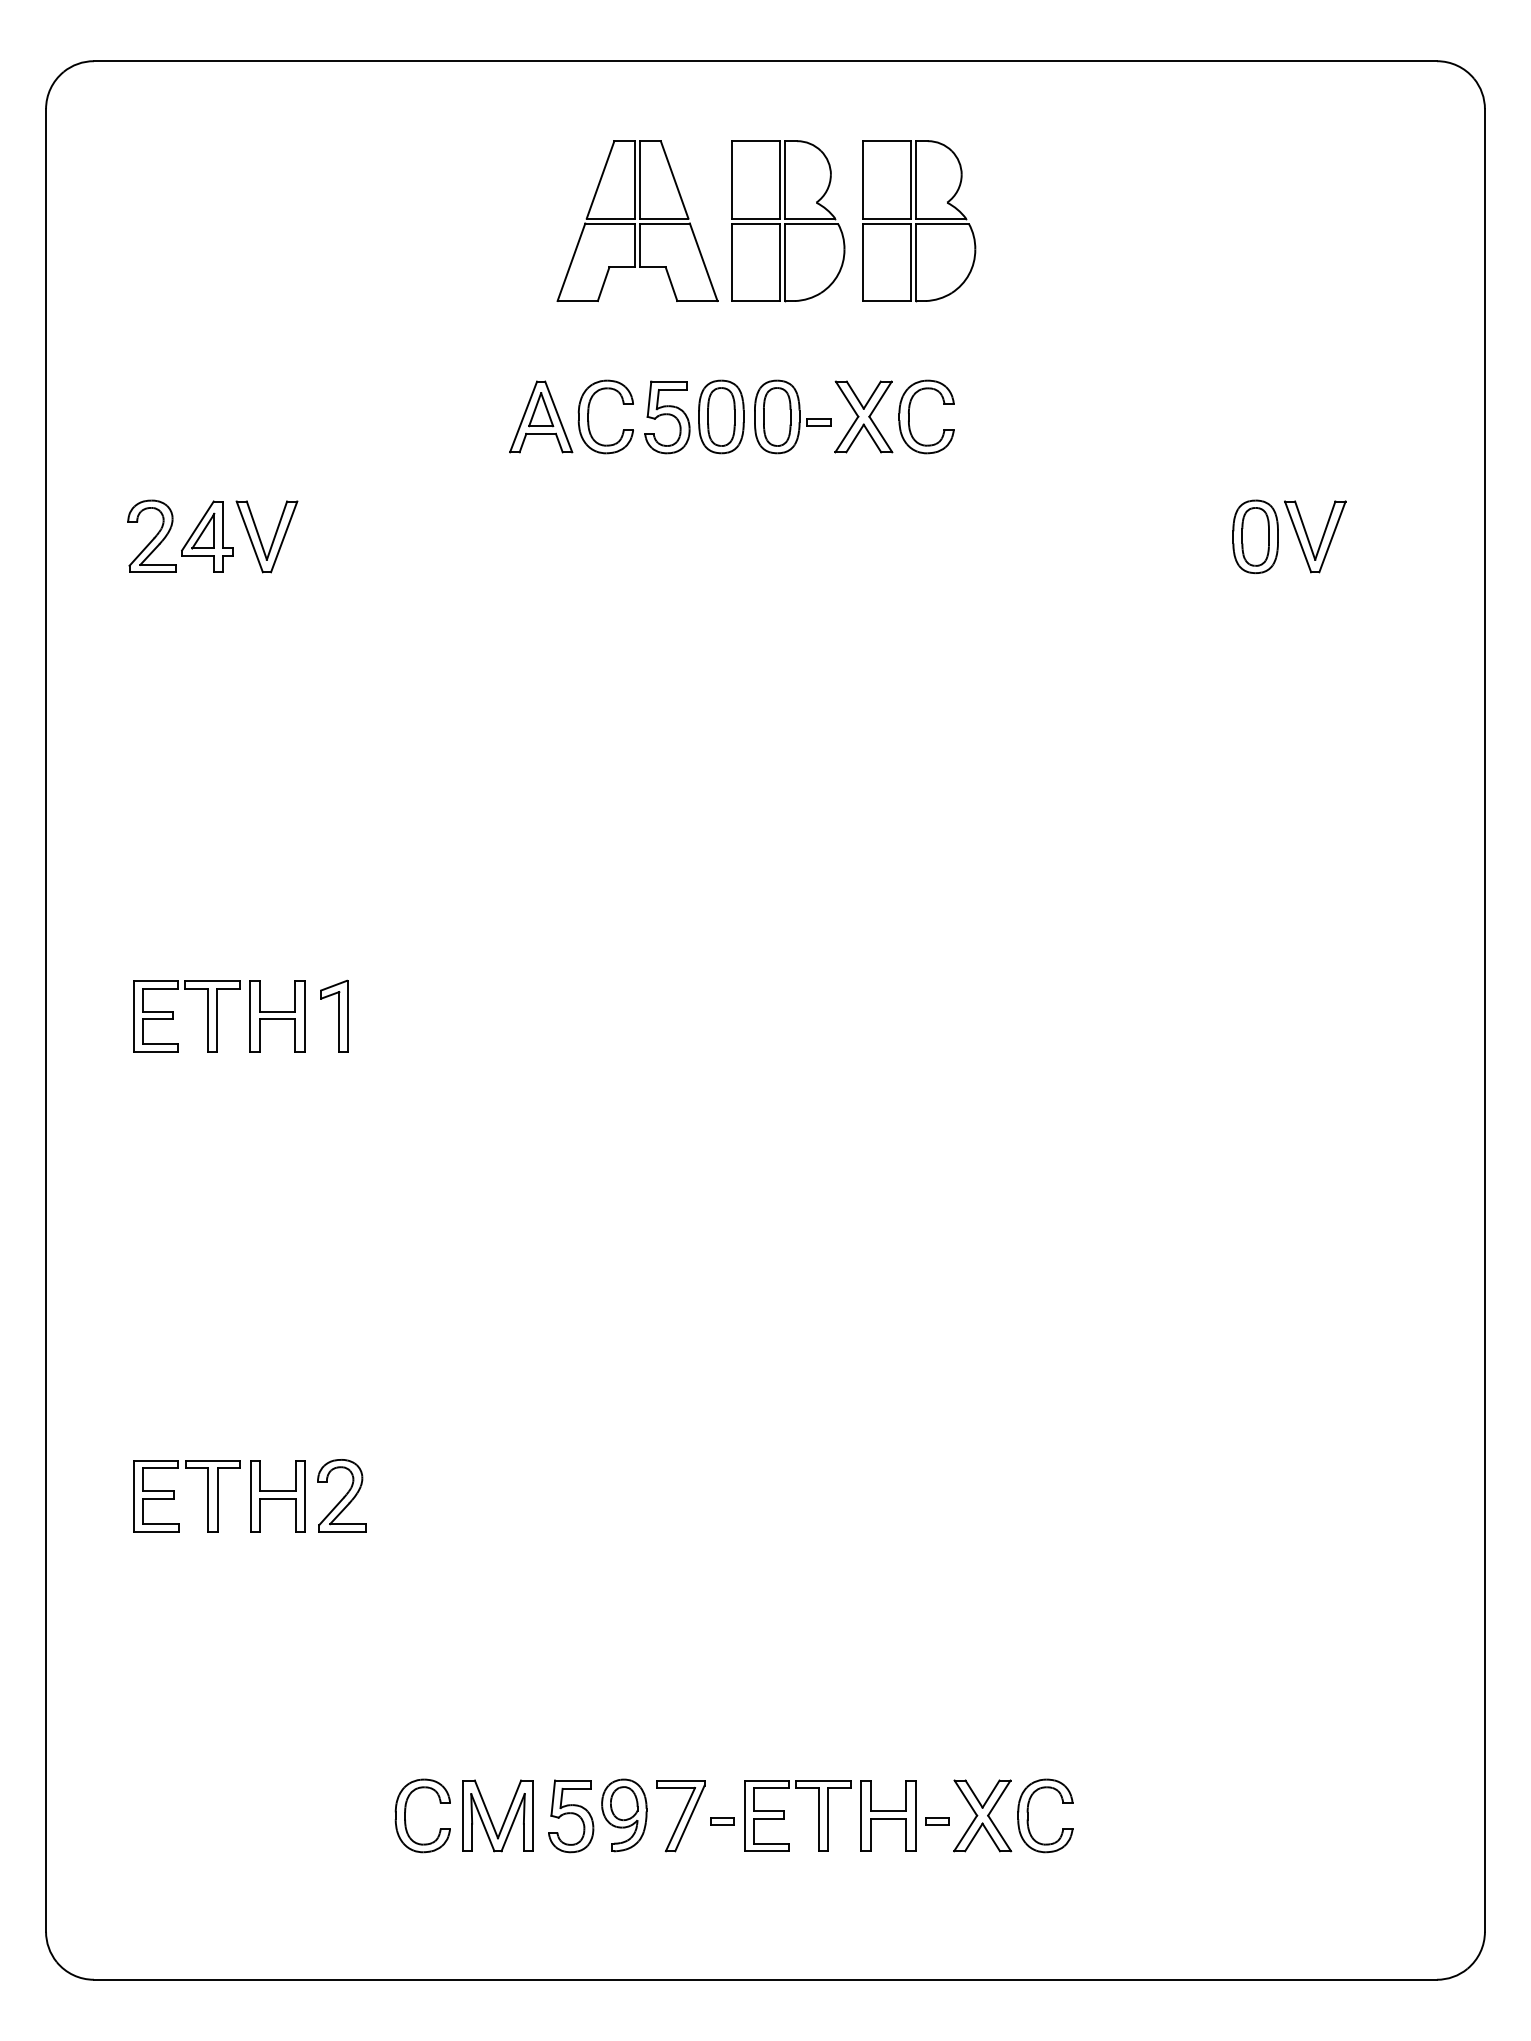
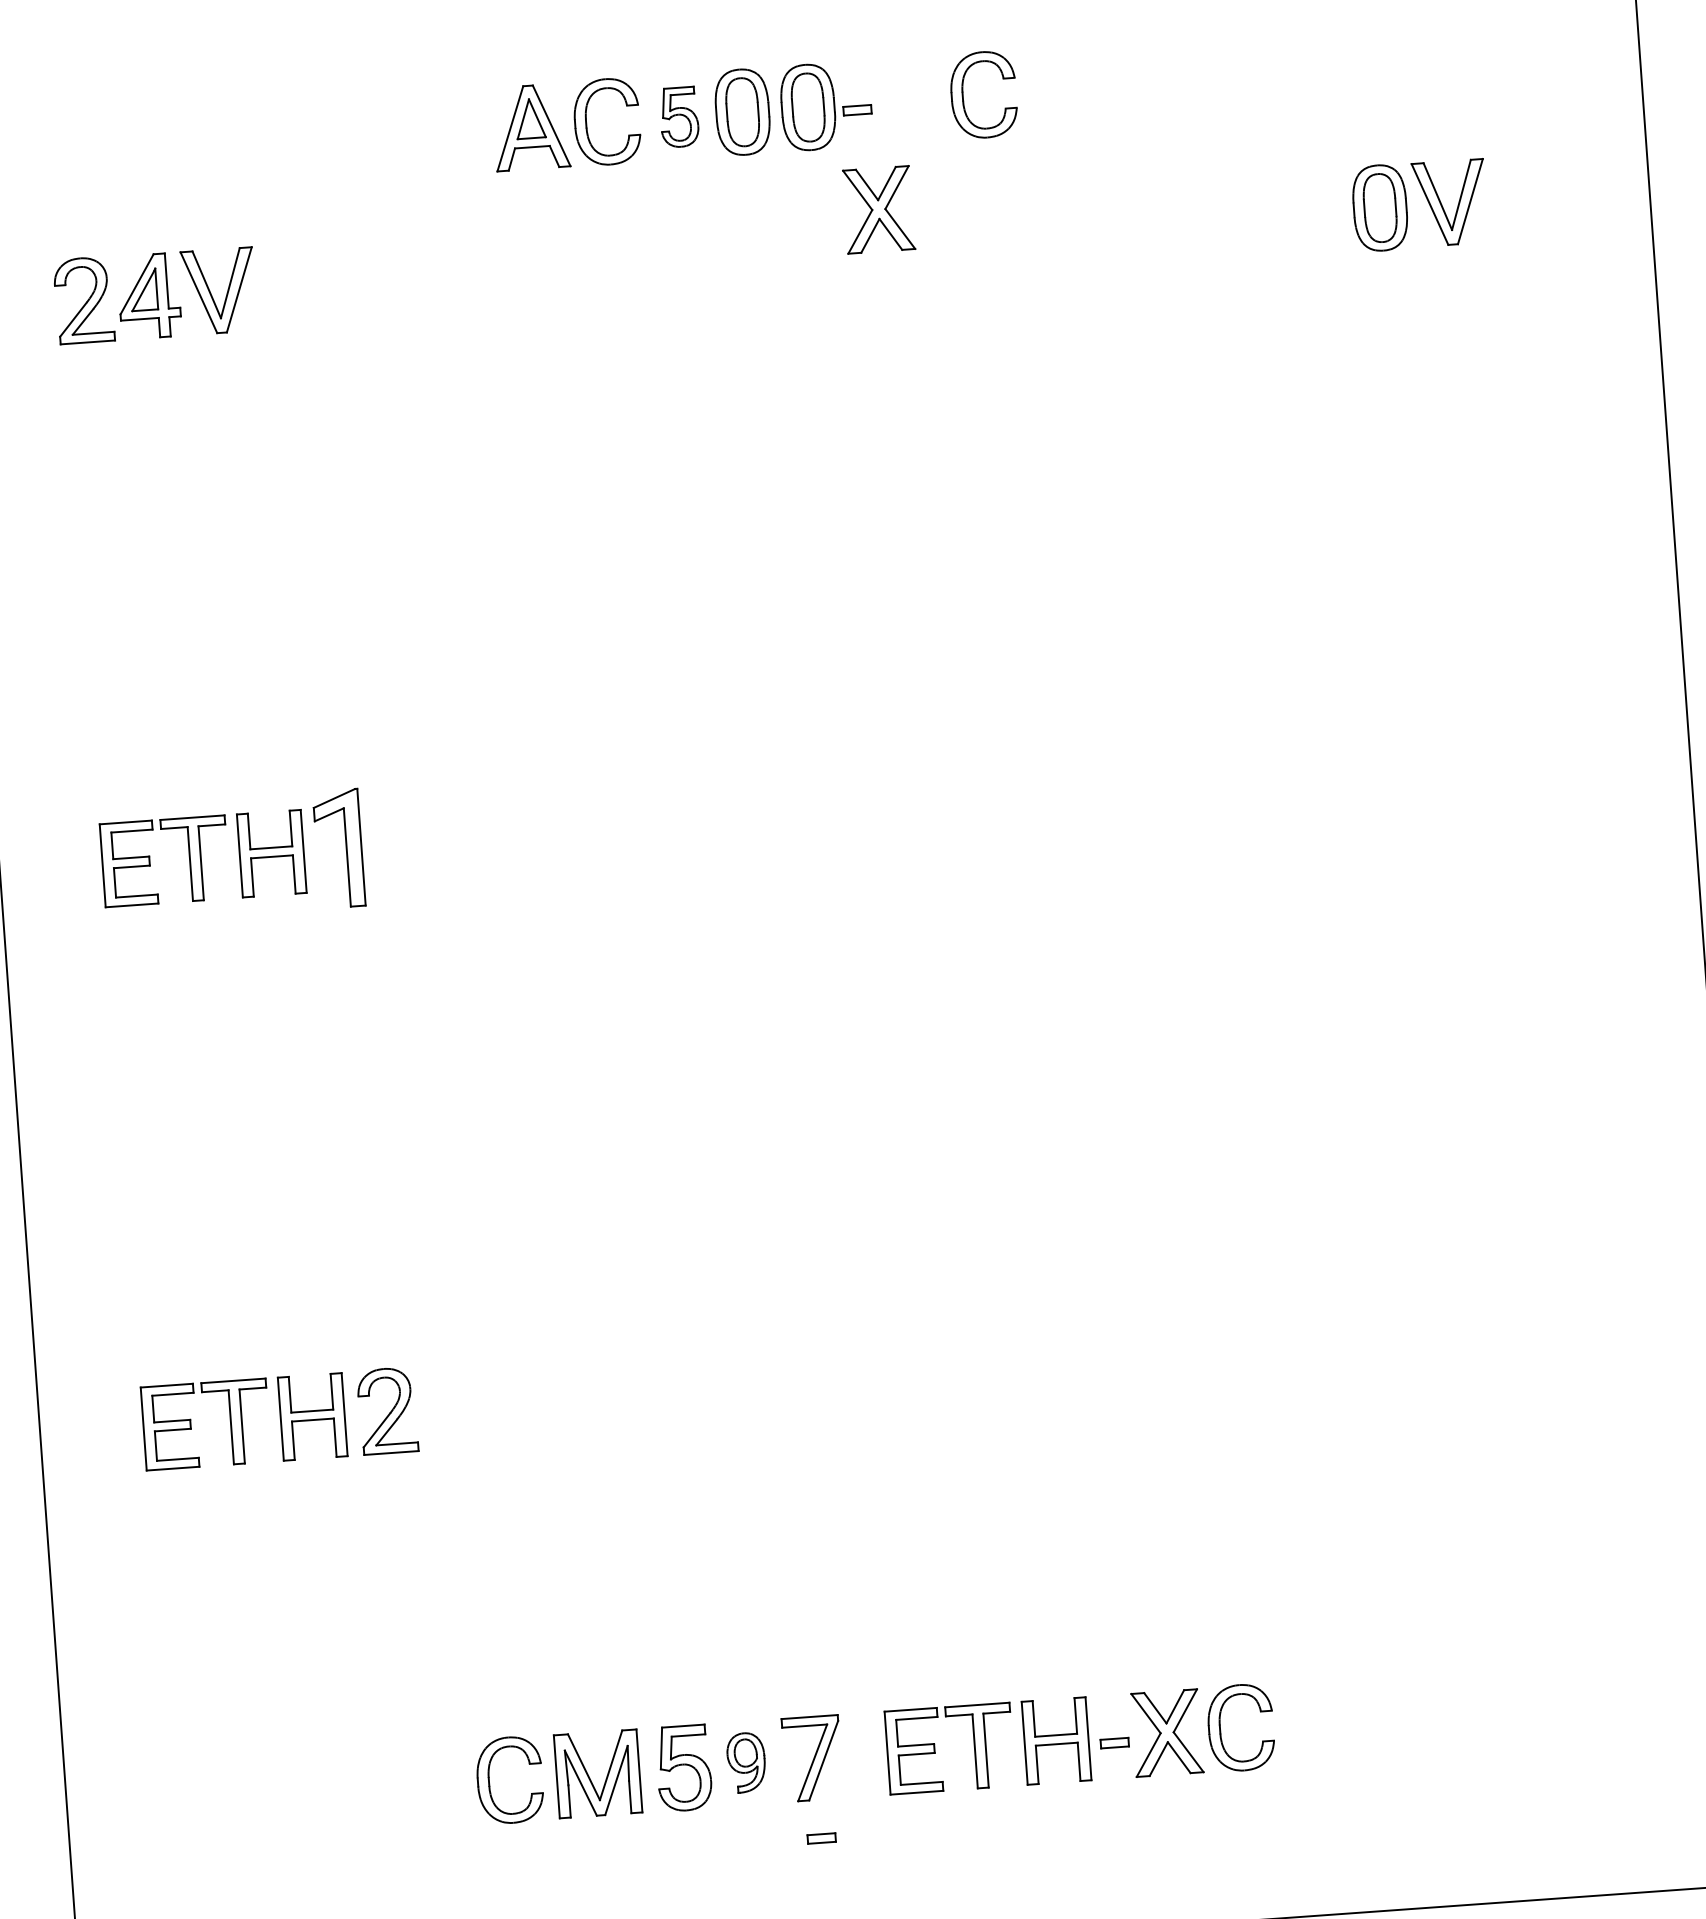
part: (863, 416) -> (878, 209), moved
part: (667, 417) -> (679, 117), size x0.7
part: (334, 1015) -> (338, 847), size x1.4
part: (624, 1815) -> (746, 1762), size x0.7
part: (722, 1821) -> (821, 1838), moved

